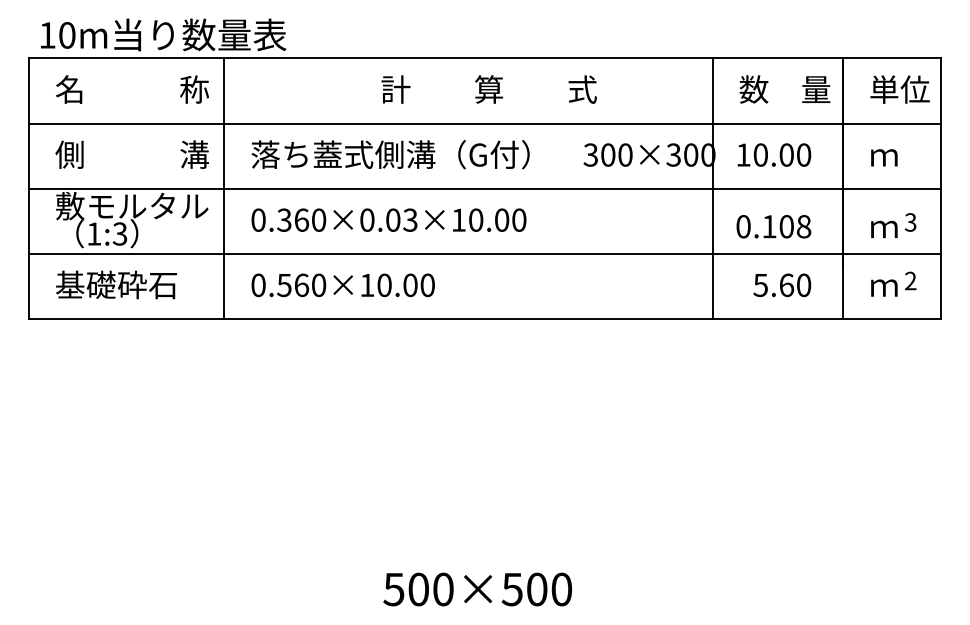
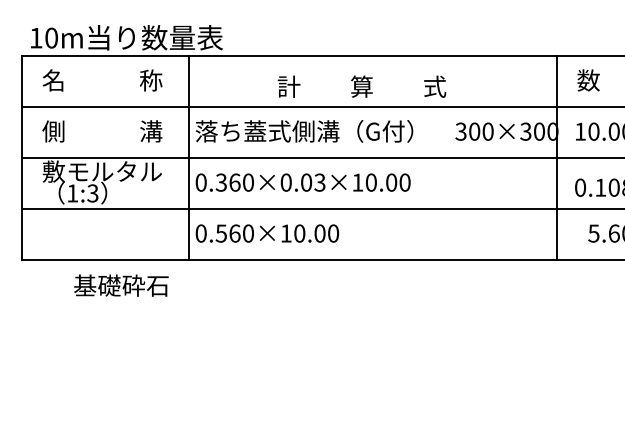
text: (488, 89) -> (361, 86), moved
line: (224, 188) -> (189, 157), moved
text: (116, 284) -> (121, 285), moved

